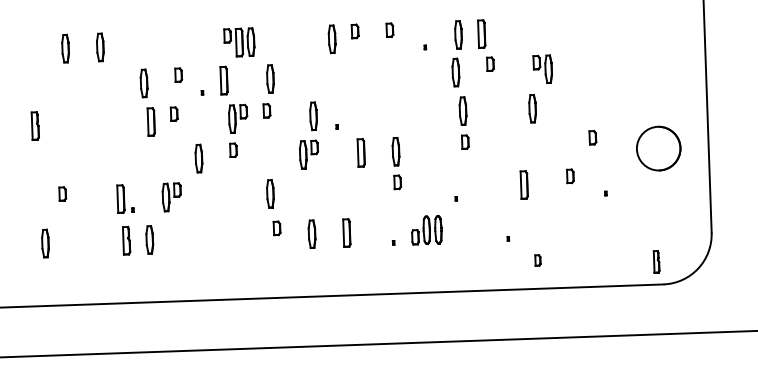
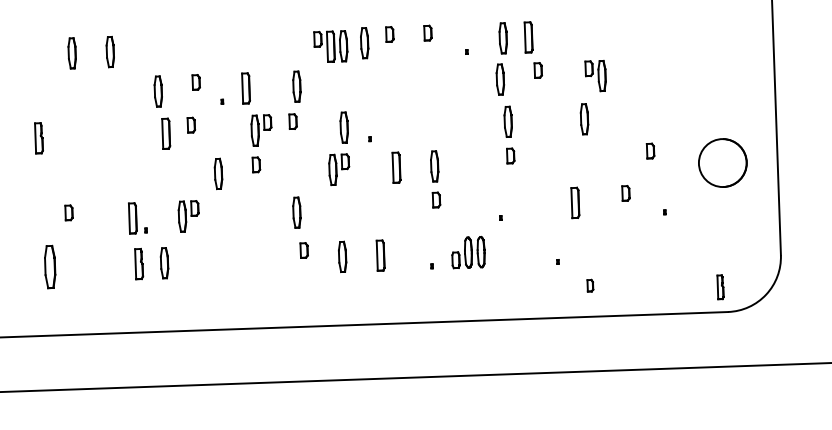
part: (239, 42) -> (330, 46), moved
part: (44, 243) -> (49, 267), size x1.4

